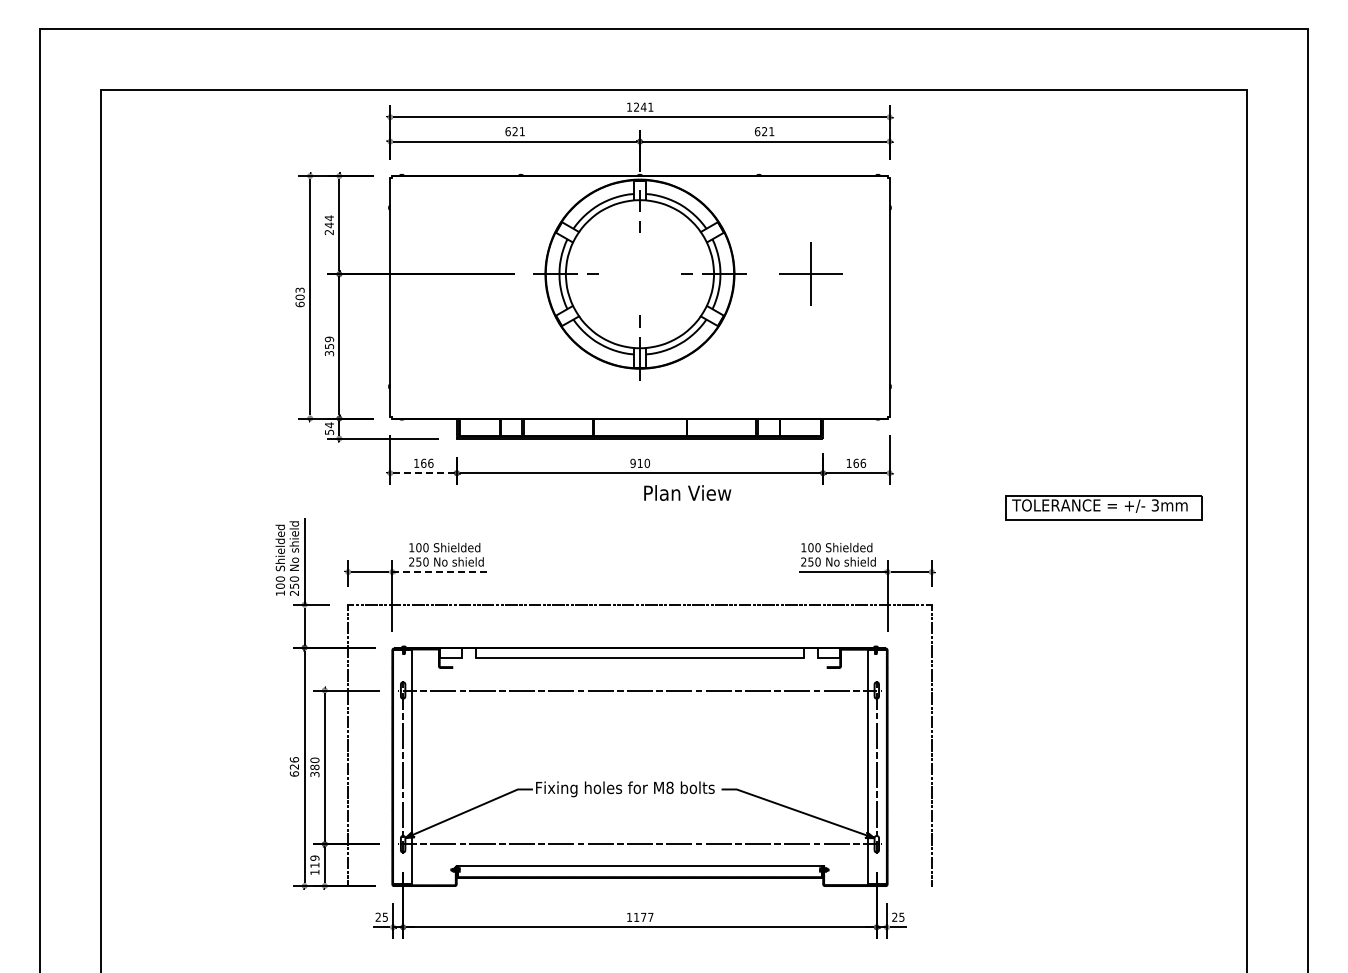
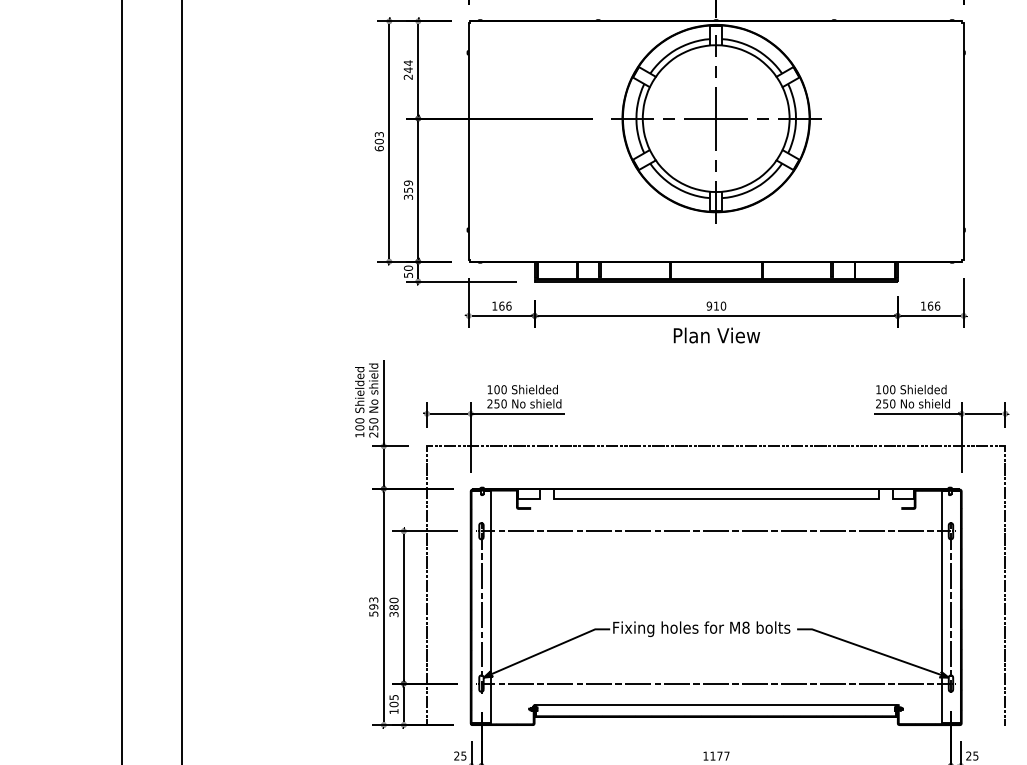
part: (810, 273) -> (715, 117), moved
text: (329, 425) -> (408, 268), 54 -> 50
line: (423, 473) -> (501, 316), dashed -> solid
text: (687, 492) -> (716, 334), moved
line: (439, 572) -> (517, 414), dashed -> solid
text: (294, 766) -> (373, 606), 626 -> 593
text: (314, 861) -> (393, 700), 119 -> 105

